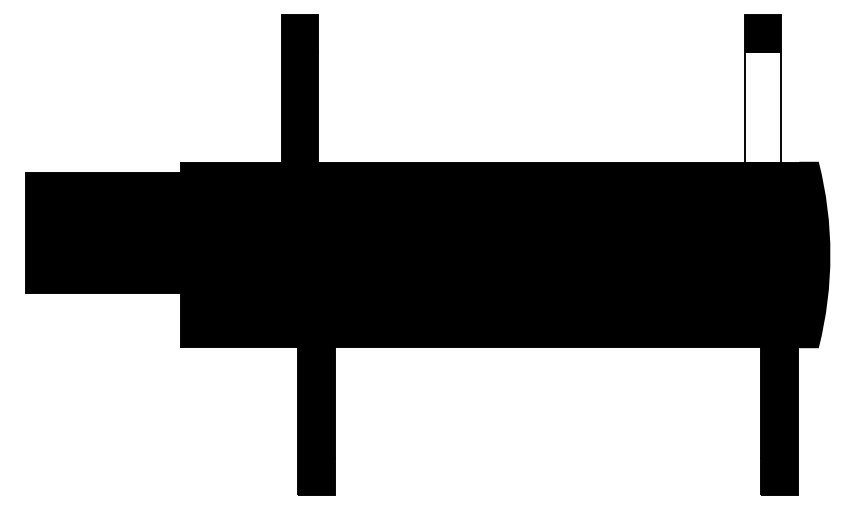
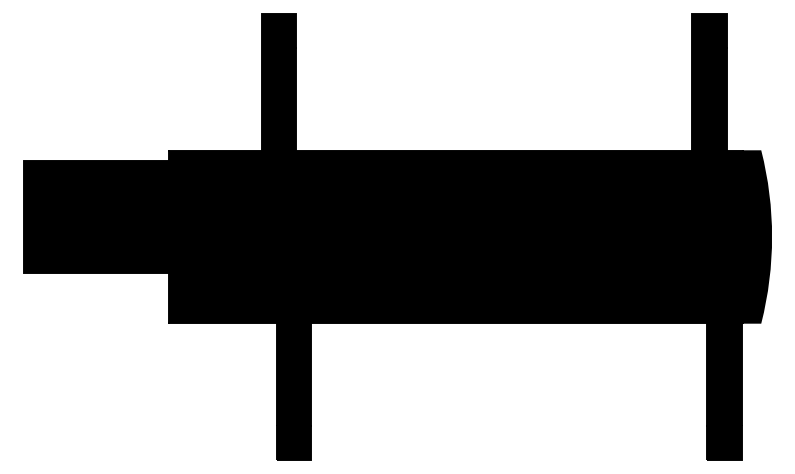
fill: (763, 107) -> (709, 99), added

